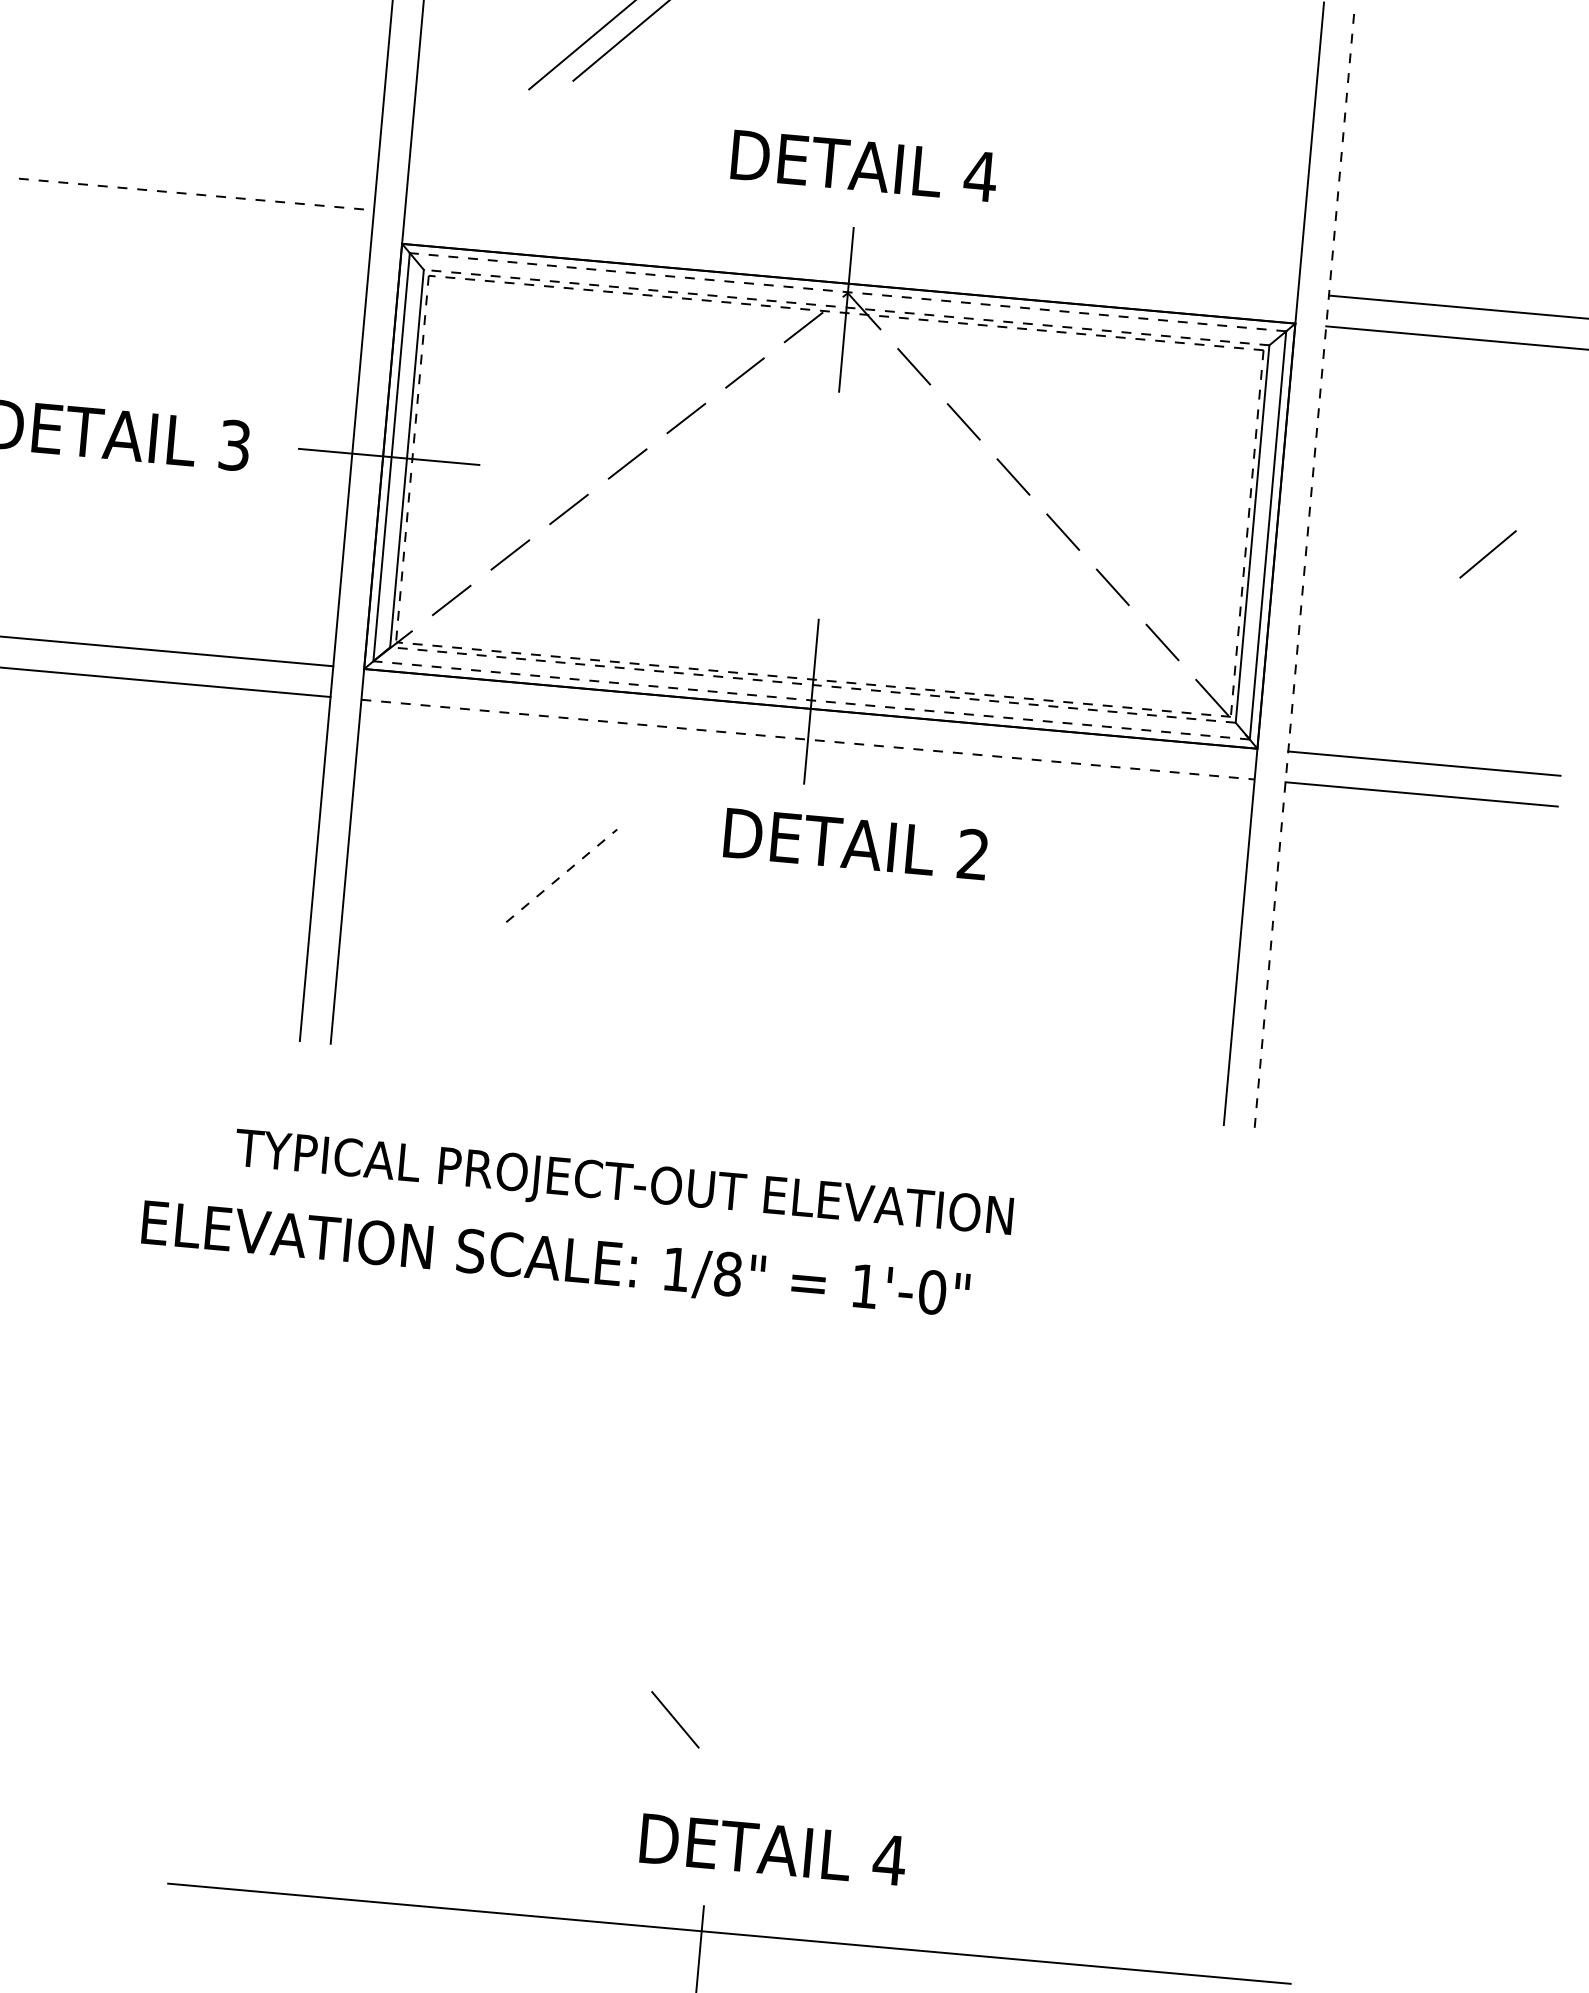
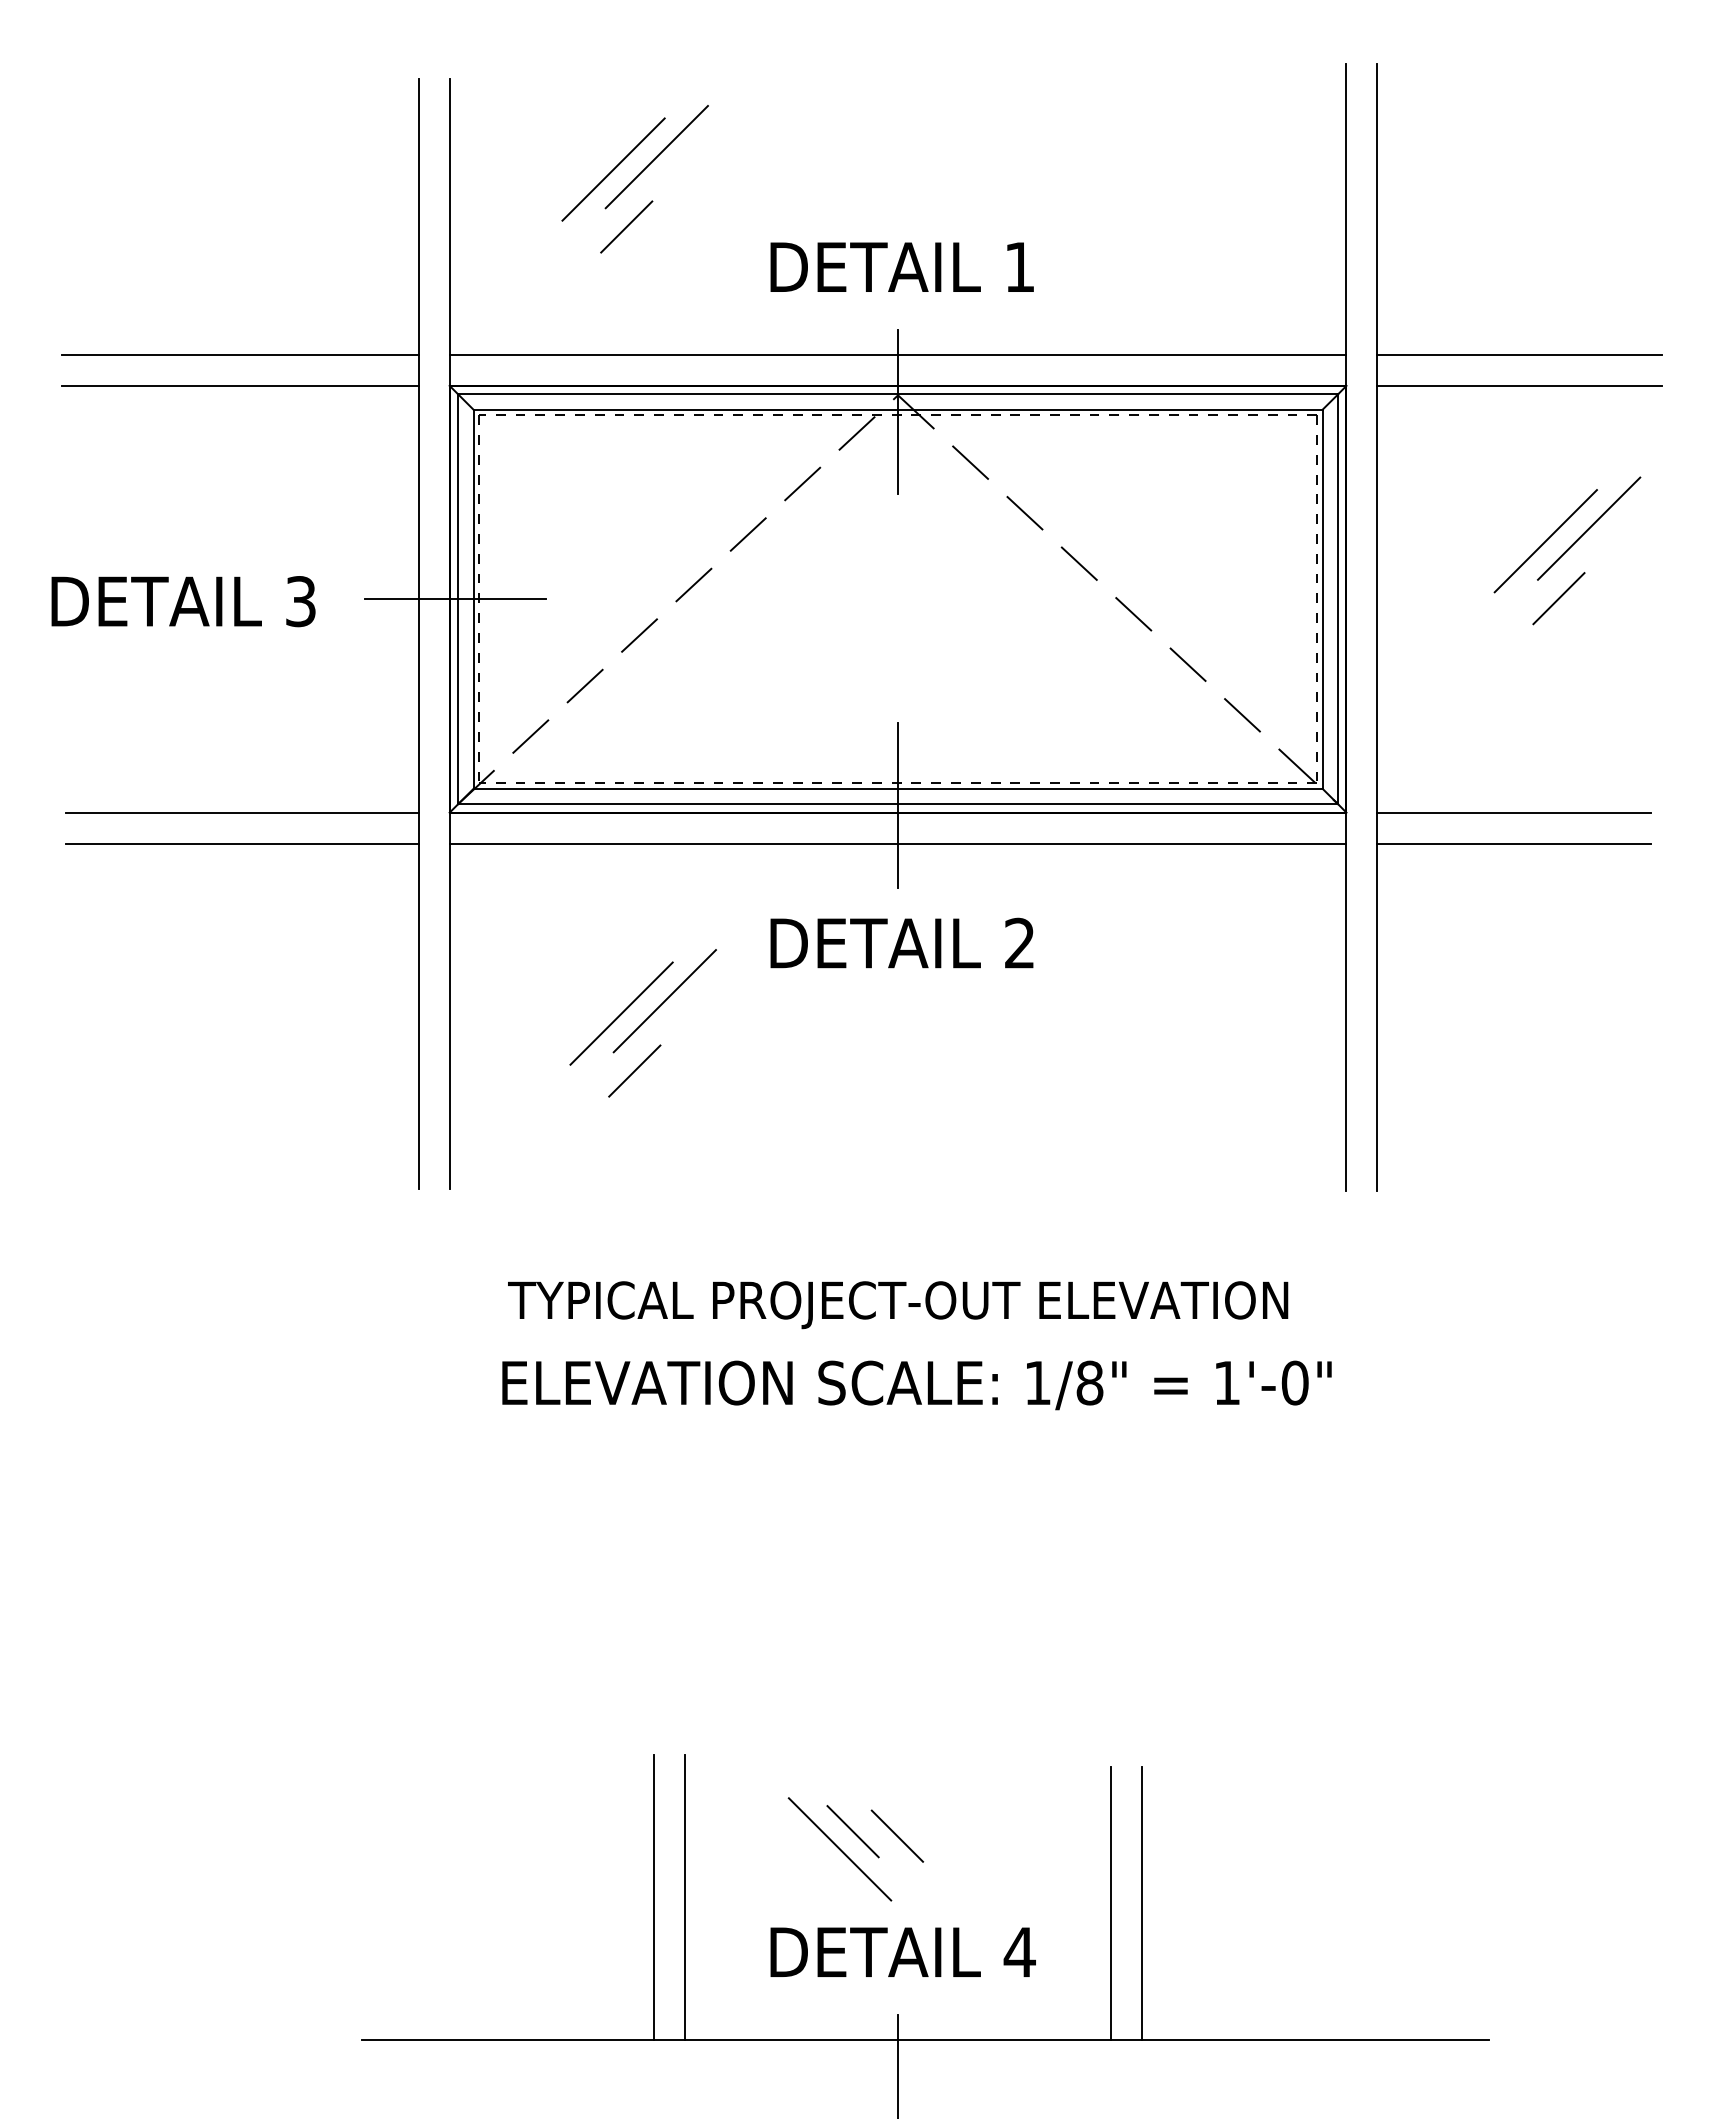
line: (592, 100) -> (626, 226), added
text: (980, 175) -> (1019, 266), 4 -> 1
line: (196, 194) -> (240, 354), dashed -> solid
line: (193, 224) -> (240, 385), added
line: (850, 252) -> (897, 354), added
line: (848, 292) -> (898, 394), dashed -> solid
line: (846, 307) -> (897, 409), dashed -> solid
line: (1523, 487) -> (1588, 528), added
line: (1479, 496) -> (1545, 541), added
line: (1304, 566) -> (1377, 626), dashed -> solid
line: (812, 684) -> (897, 788), dashed -> solid
line: (811, 700) -> (898, 804), dashed -> solid
line: (808, 739) -> (898, 843), dashed -> solid
text: (855, 843) -> (901, 942), moved
line: (562, 875) -> (665, 1000), dashed -> solid
line: (517, 884) -> (621, 1013), added
line: (525, 942) -> (634, 1070), added
text: (623, 1186) -> (898, 1305), moved
text: (555, 1261) -> (916, 1385), moved
line: (719, 1727) -> (897, 1835), added
line: (660, 1736) -> (839, 1849), added
line: (470, 1767) -> (653, 1897), added
line: (501, 1770) -> (684, 1897), added
line: (926, 1813) -> (1111, 1902), added
line: (957, 1816) -> (1142, 1902), added
text: (772, 1848) -> (902, 1951), moved

